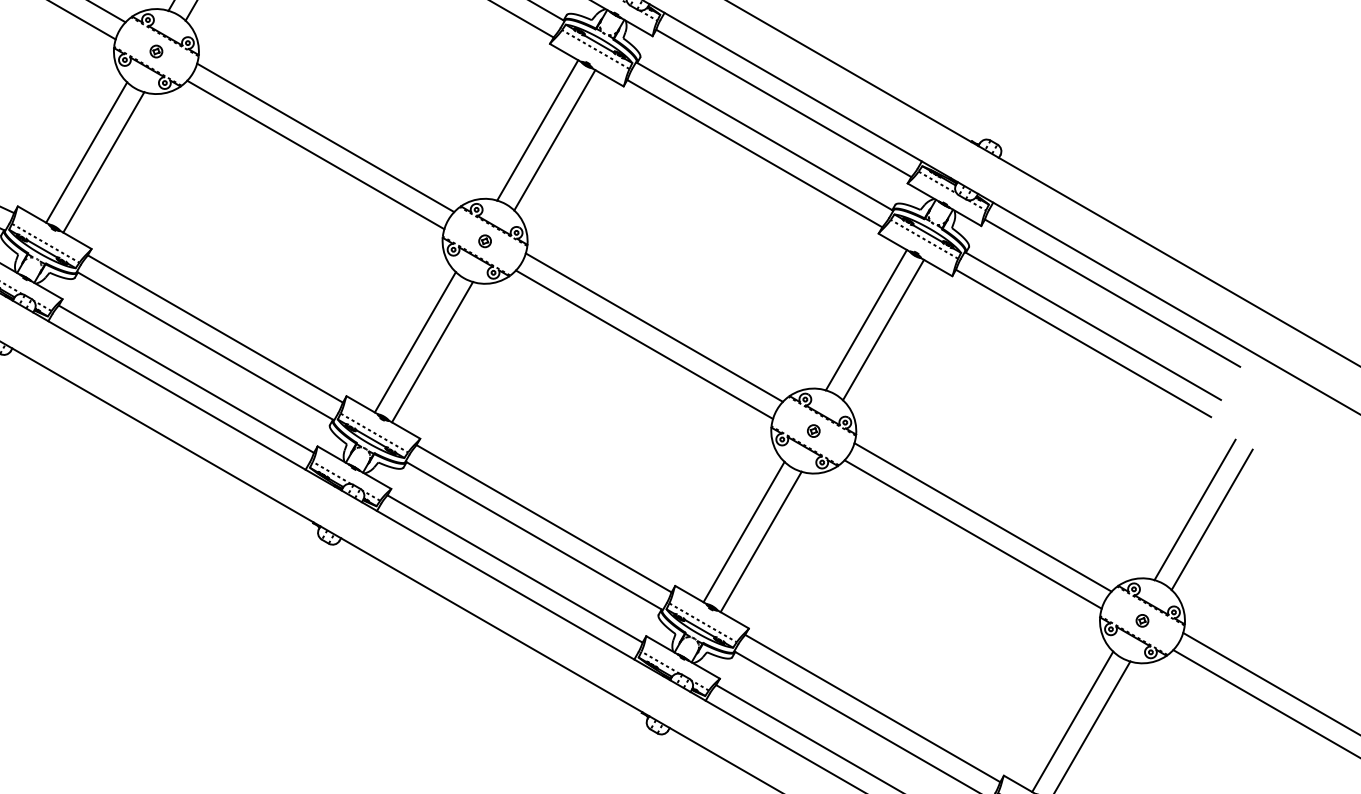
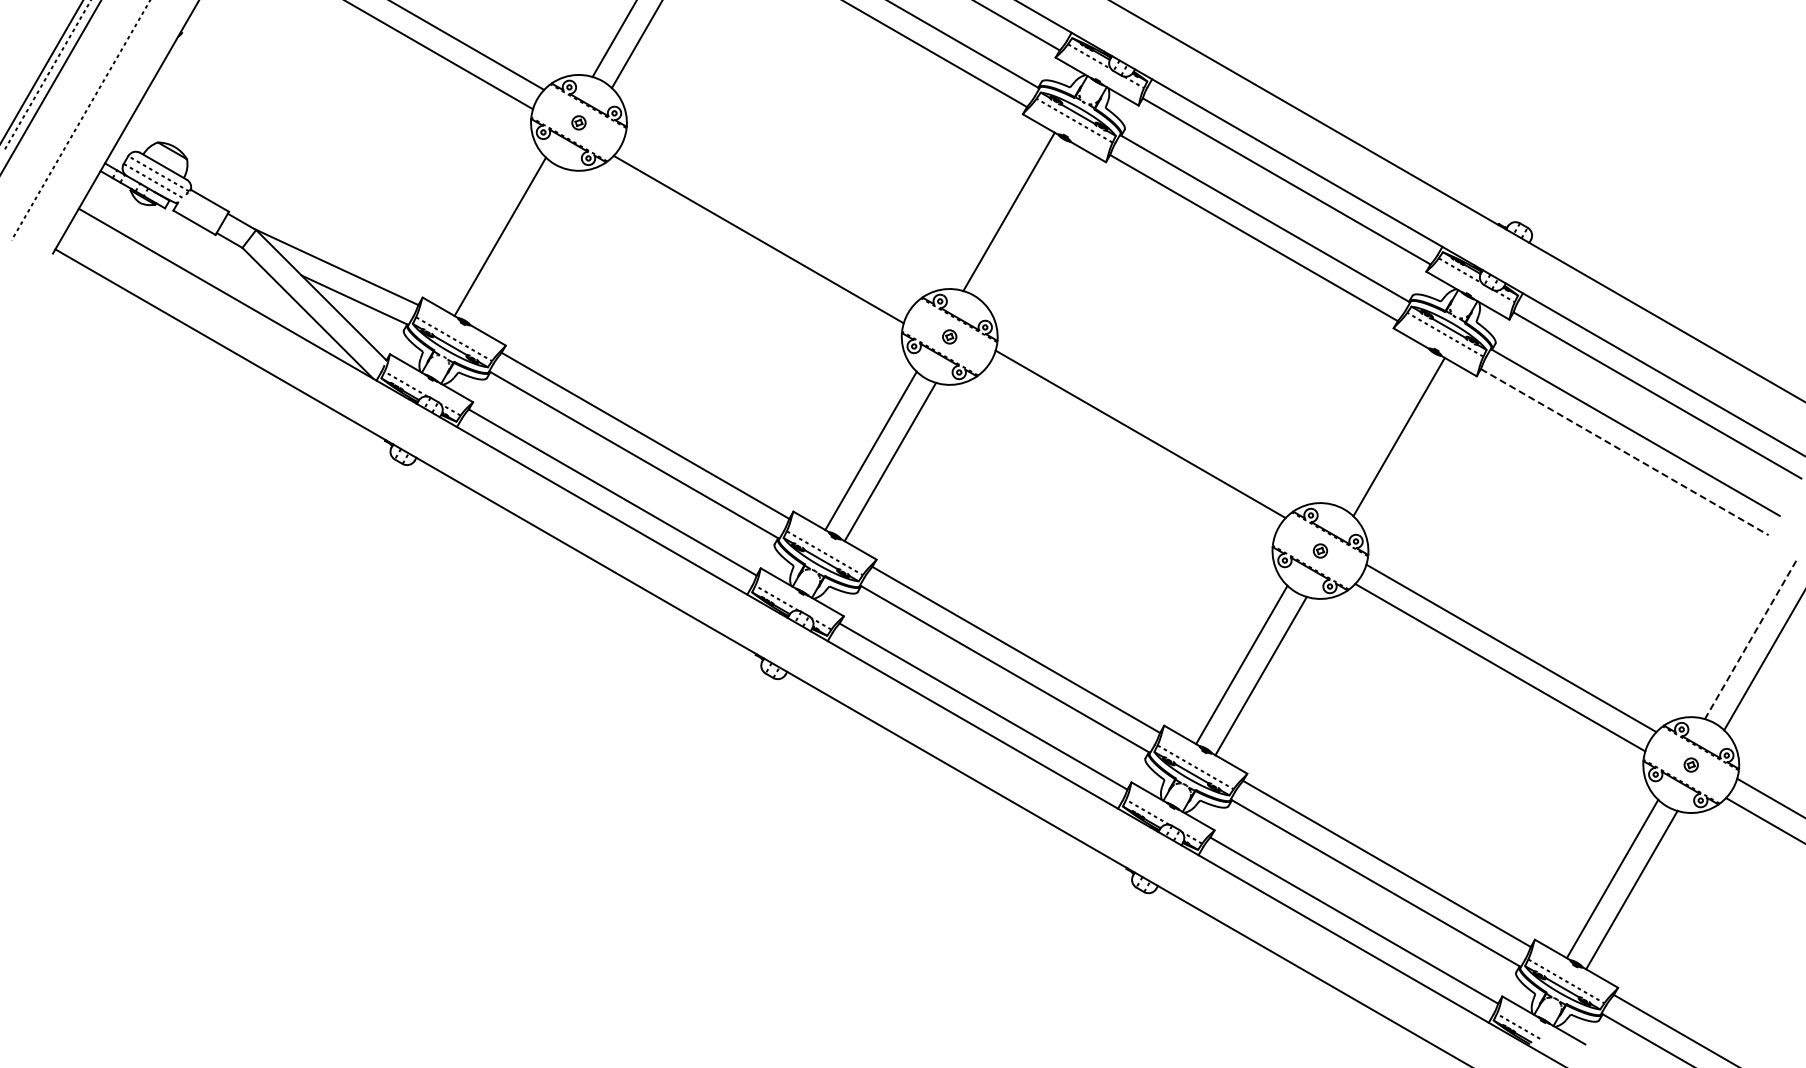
line: (325, 138) -> (769, 220), removed
line: (554, 139) -> (1028, 222), removed
line: (103, 162) -> (519, 247), removed
line: (866, 319) -> (1379, 425), removed
line: (1084, 343) -> (1625, 452), solid -> dashed
line: (644, 344) -> (1129, 453), removed
line: (1194, 510) -> (1750, 640), solid -> dashed

